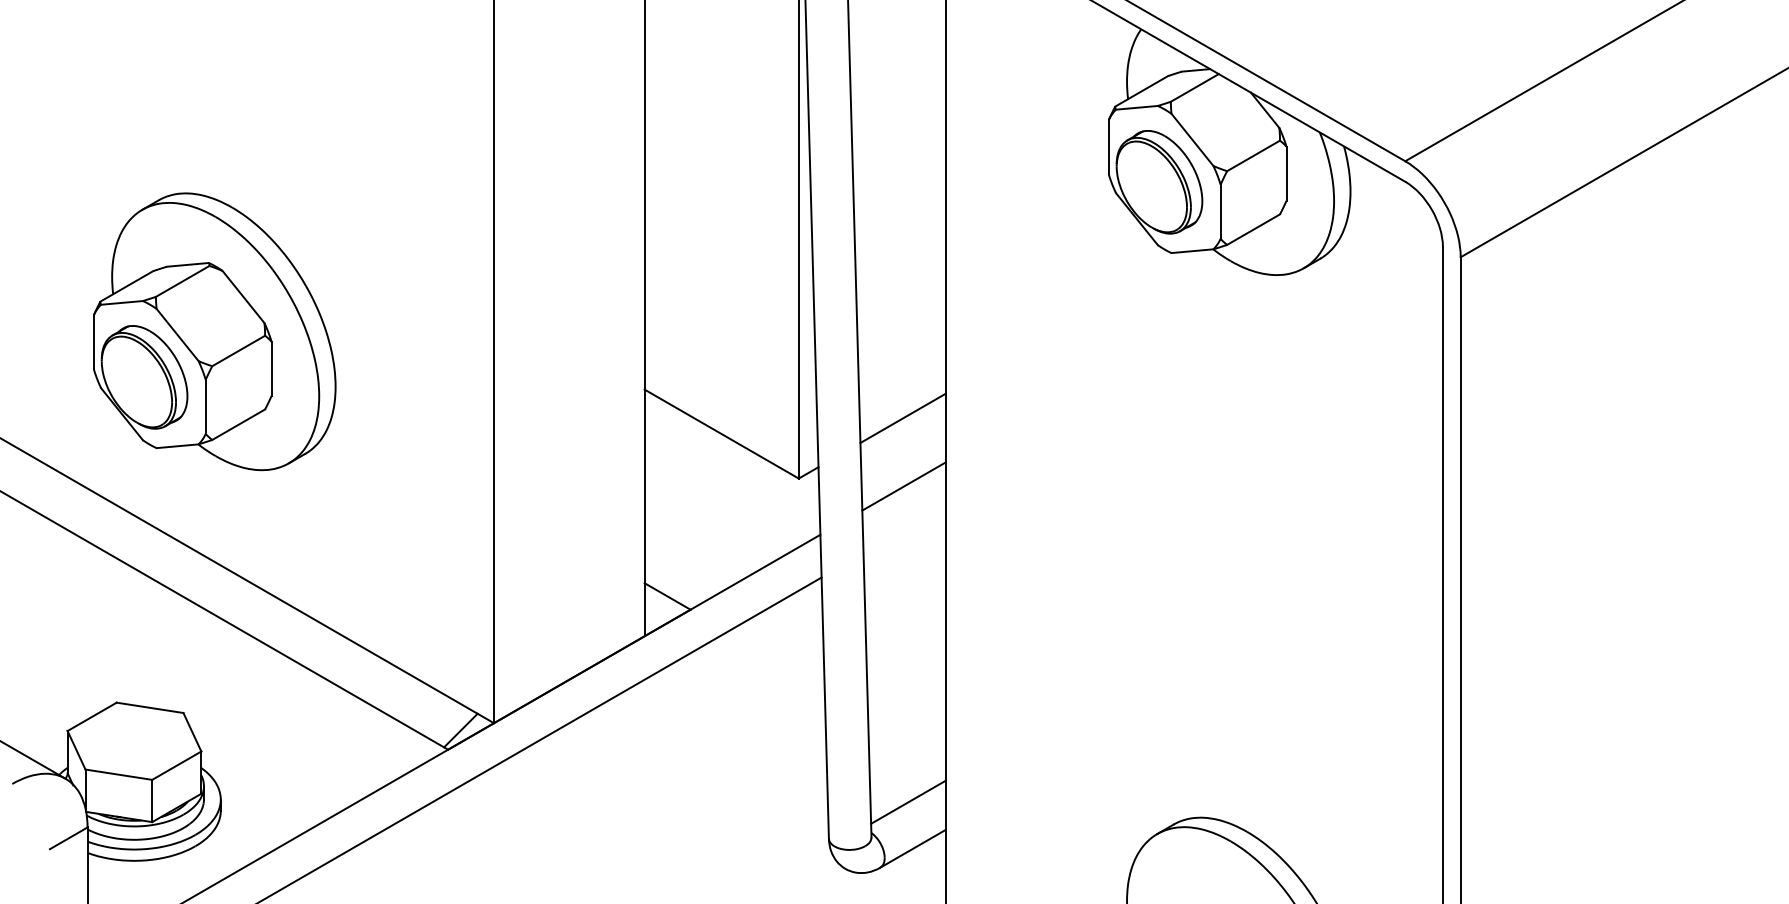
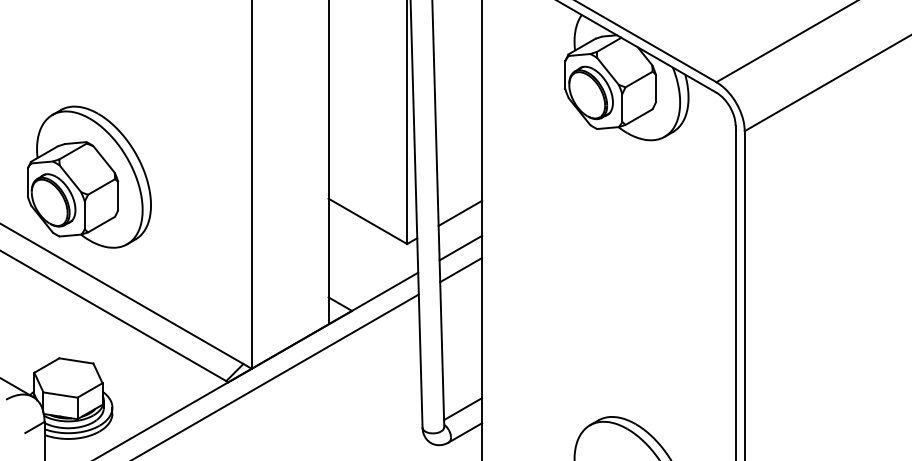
part: (214, 330) -> (89, 176), moved
line: (905, 528) -> (461, 269), added

